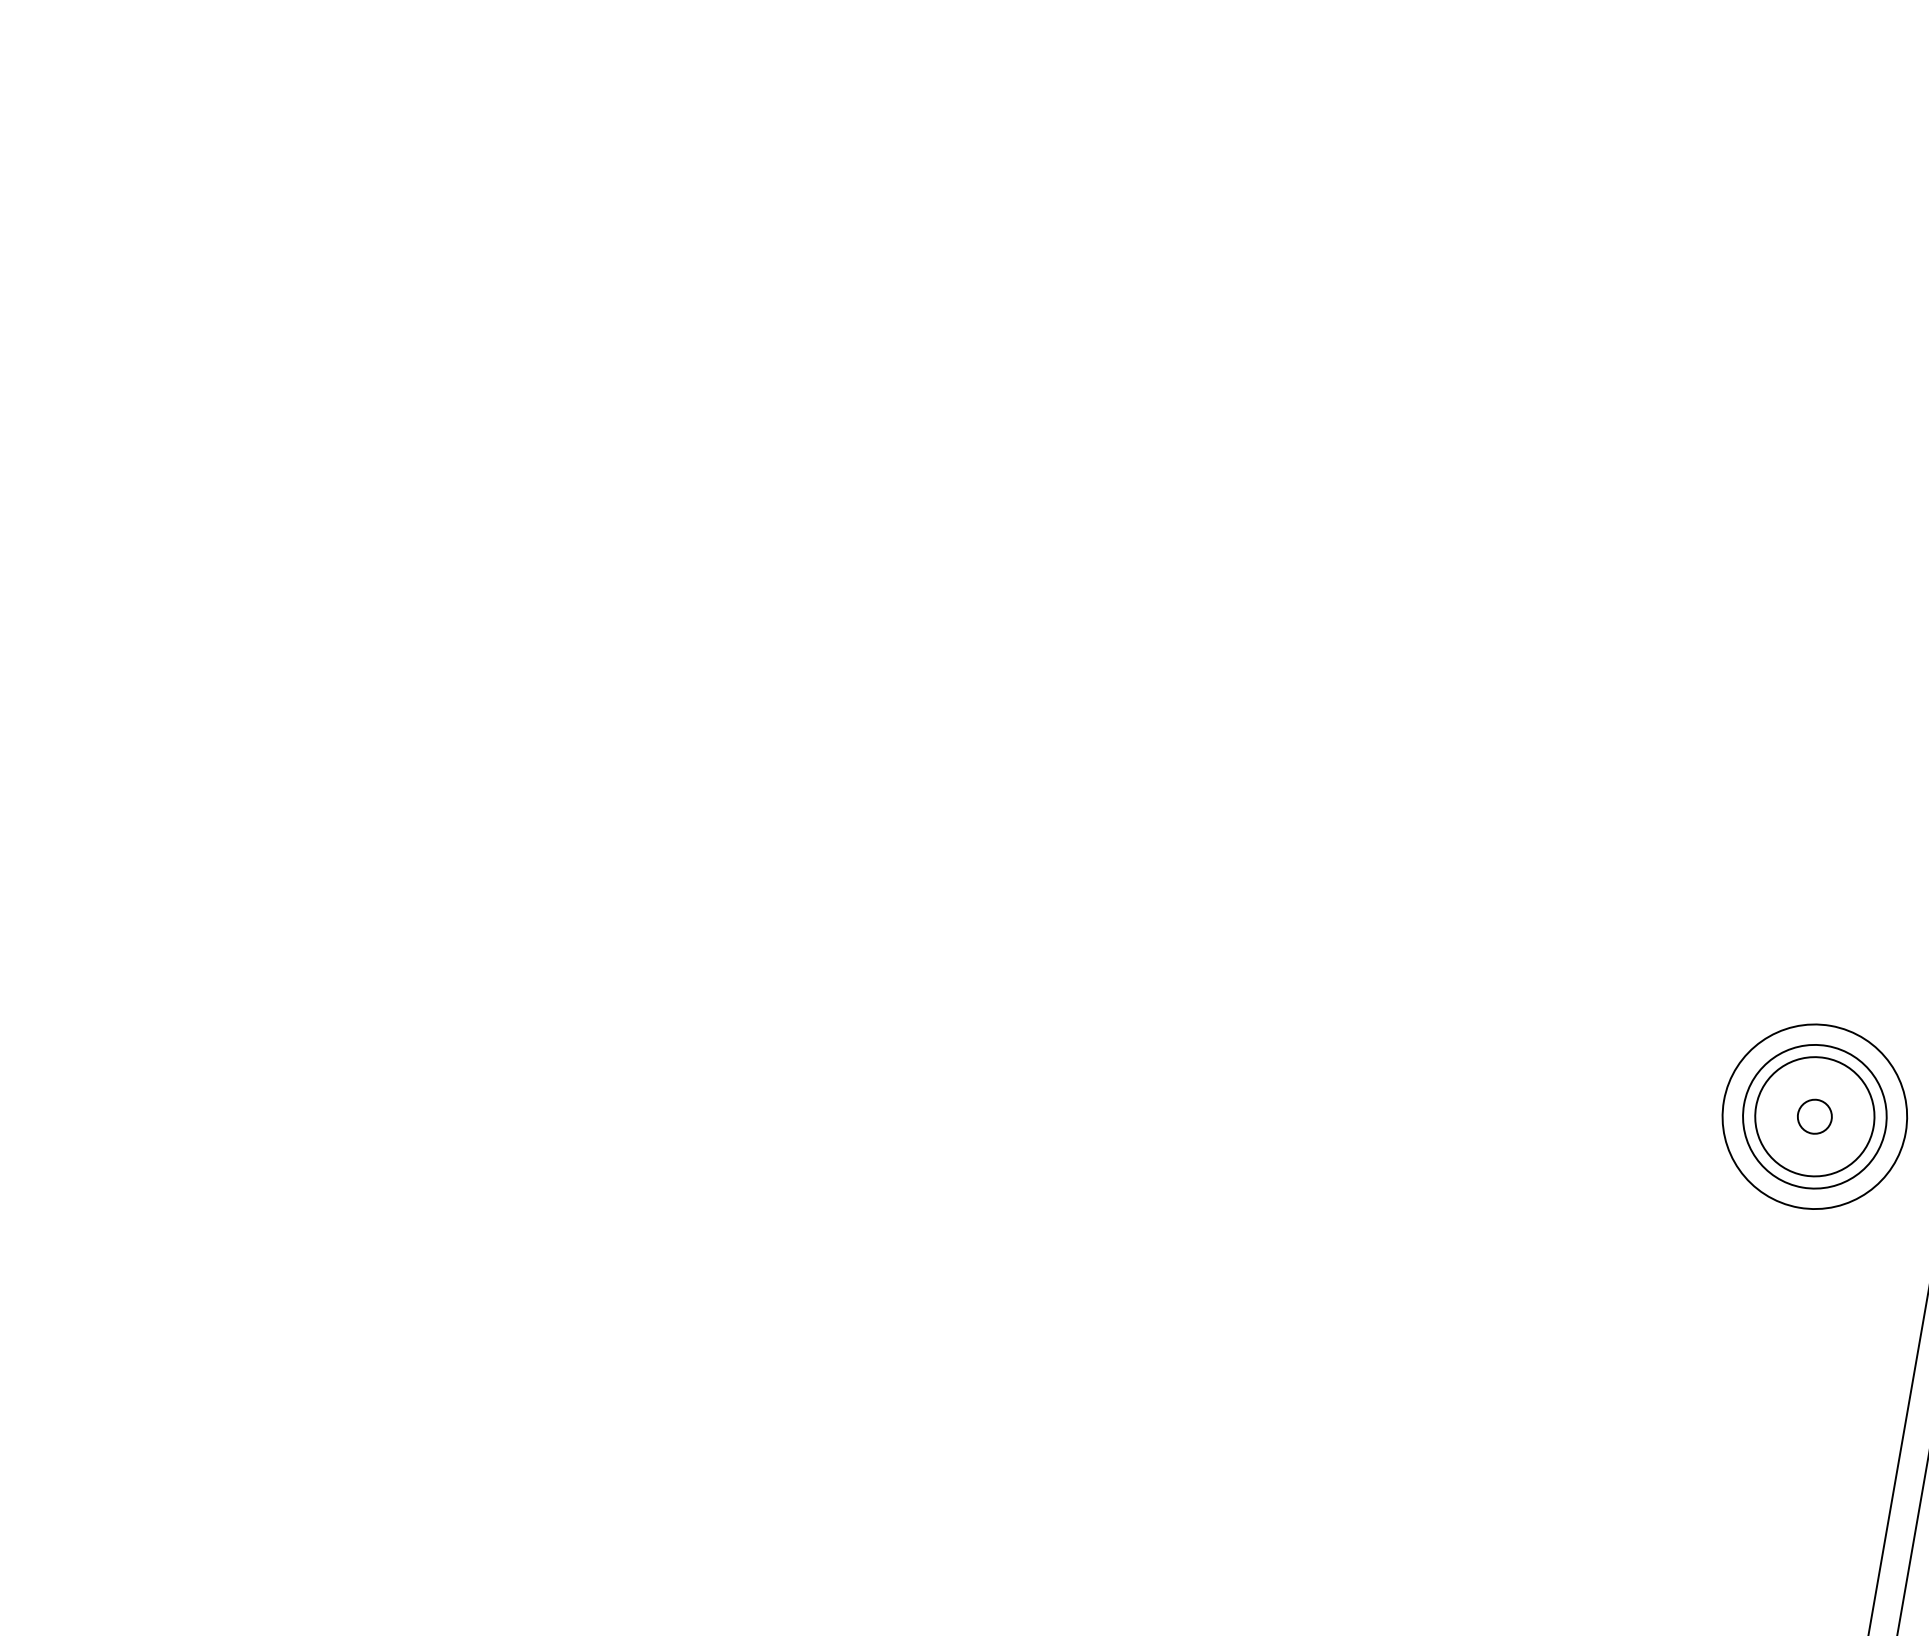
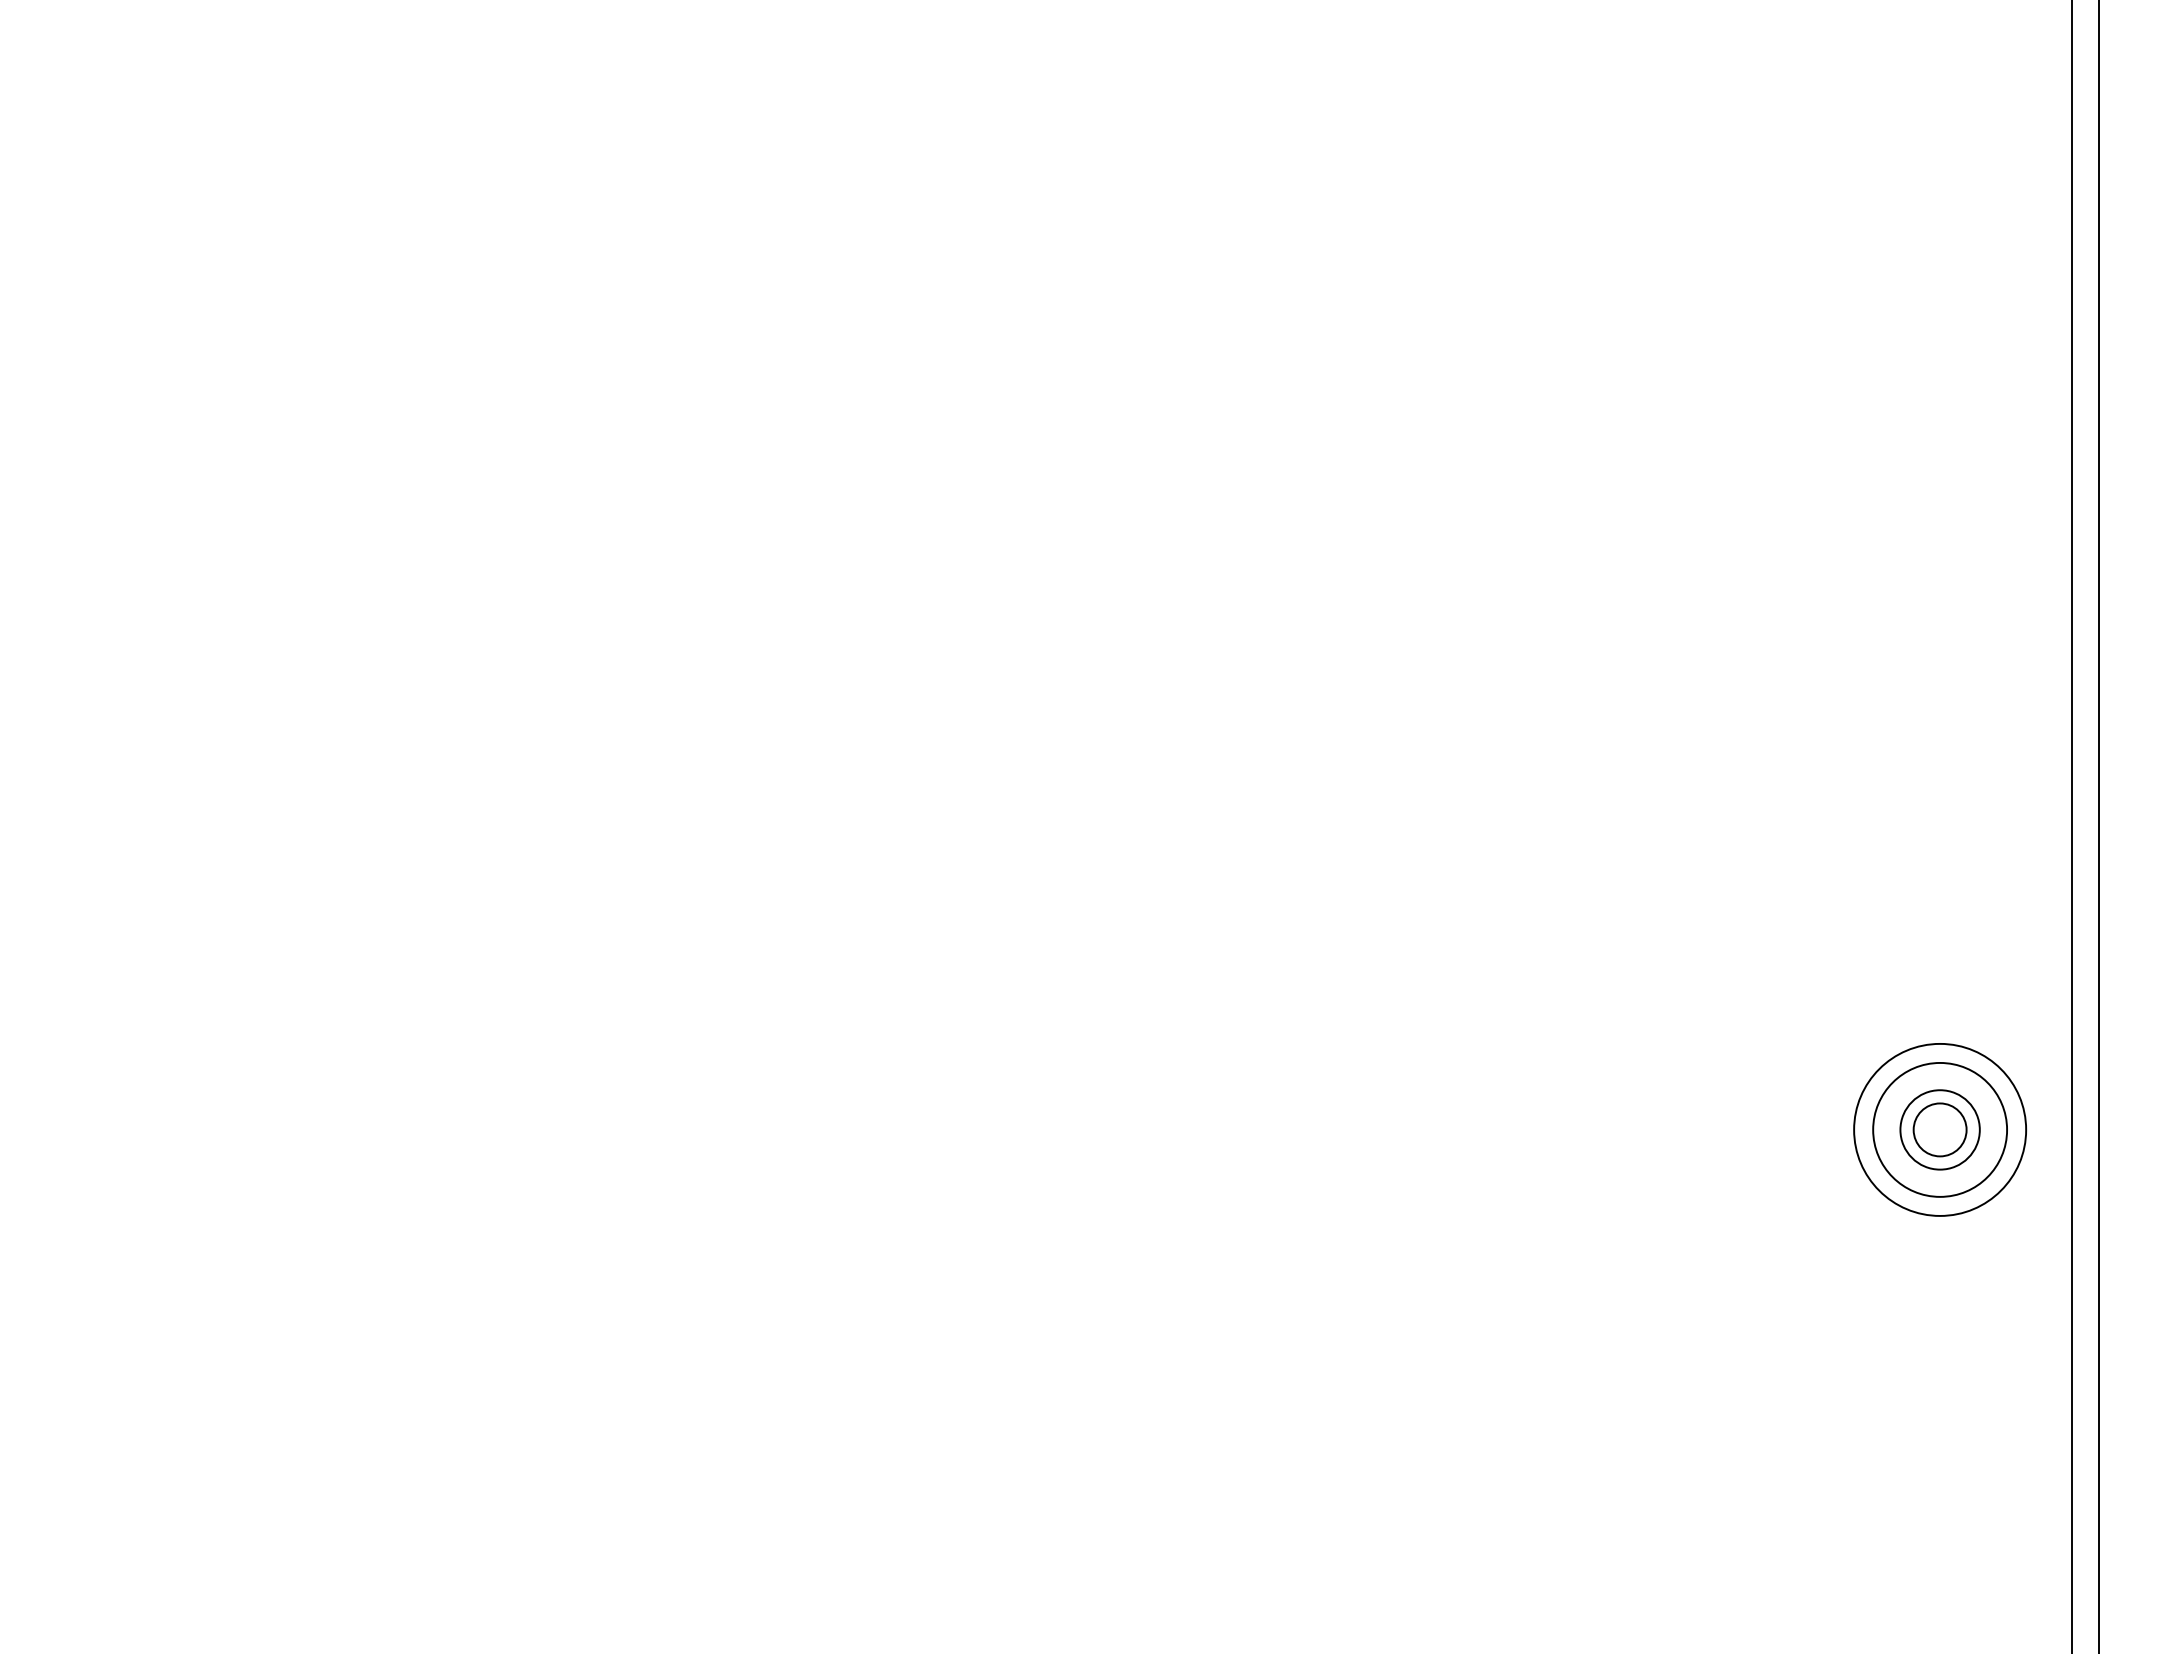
circle: (1814, 1116) -> (1939, 1129), size x0.71
circle: (1814, 1116) -> (1939, 1129), size x1.67

